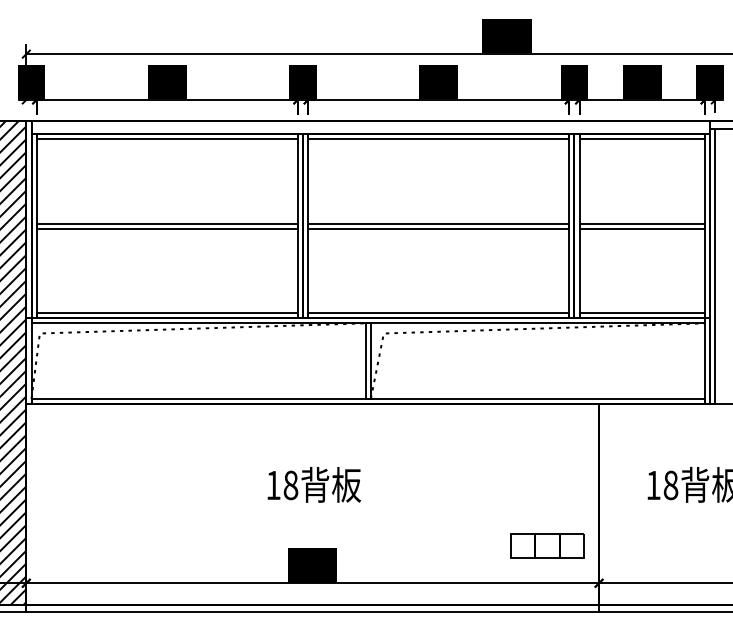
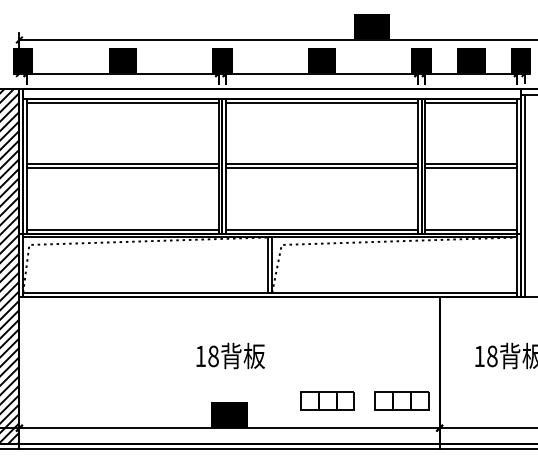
part: (446, 545) -> (327, 400), added

